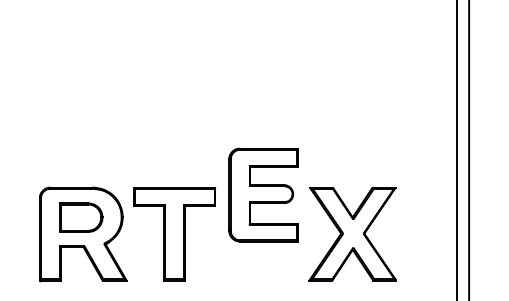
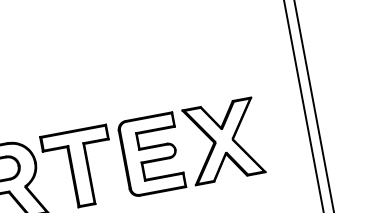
part: (263, 194) -> (151, 154), moved

